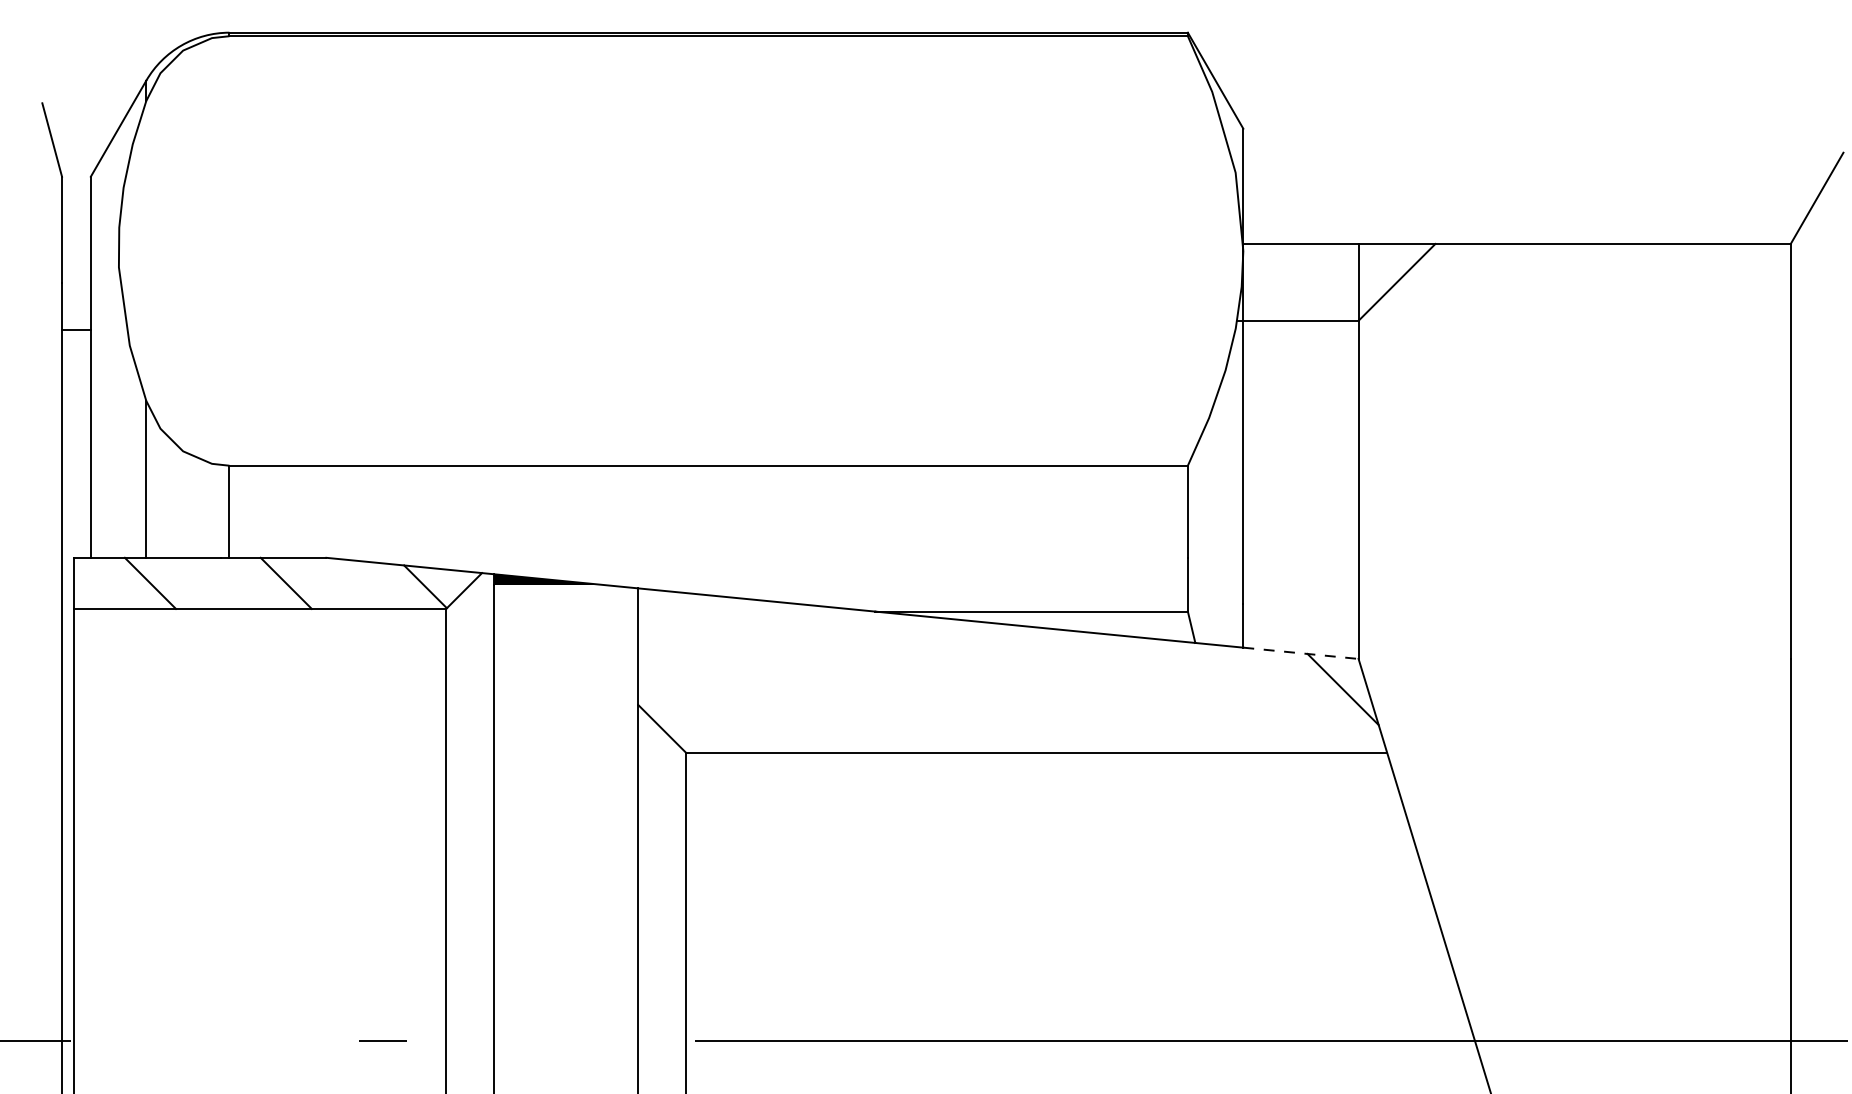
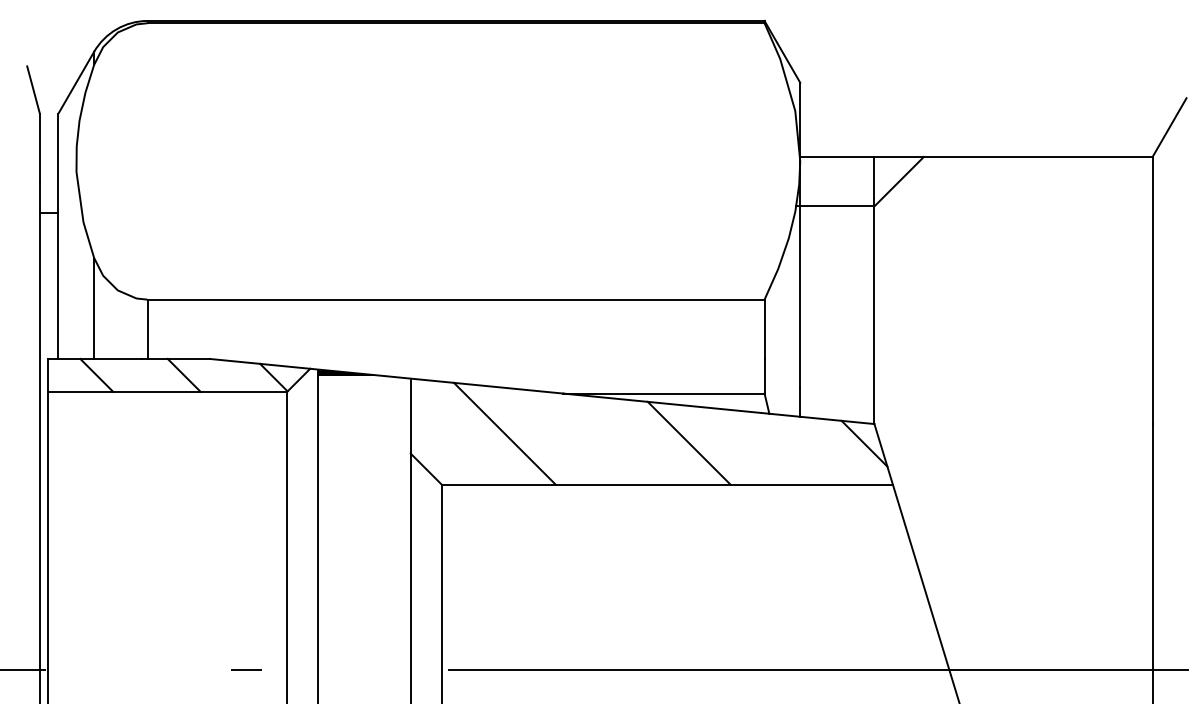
line: (1301, 653) -> (837, 420), dashed -> solid
line: (783, 673) -> (504, 433), added
line: (1069, 687) -> (688, 442), added

